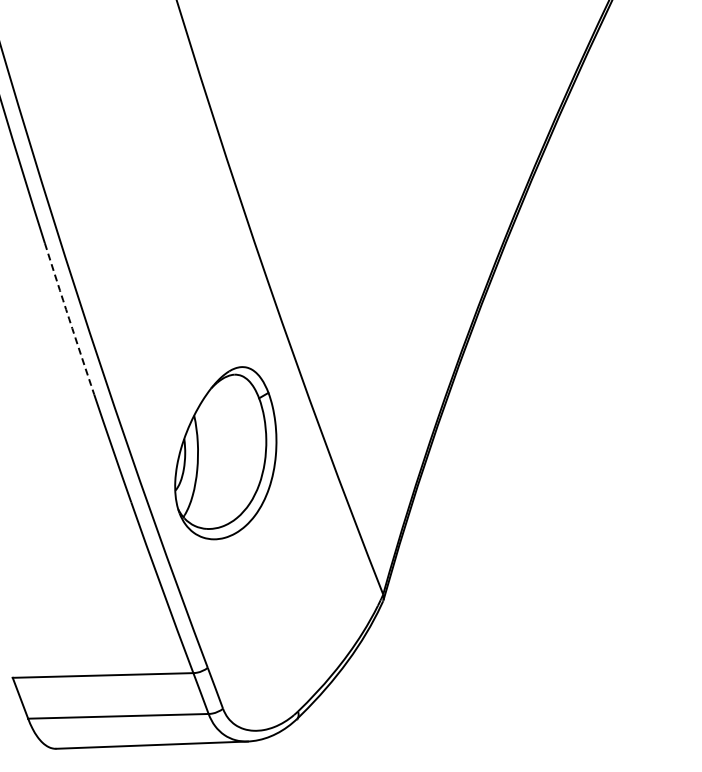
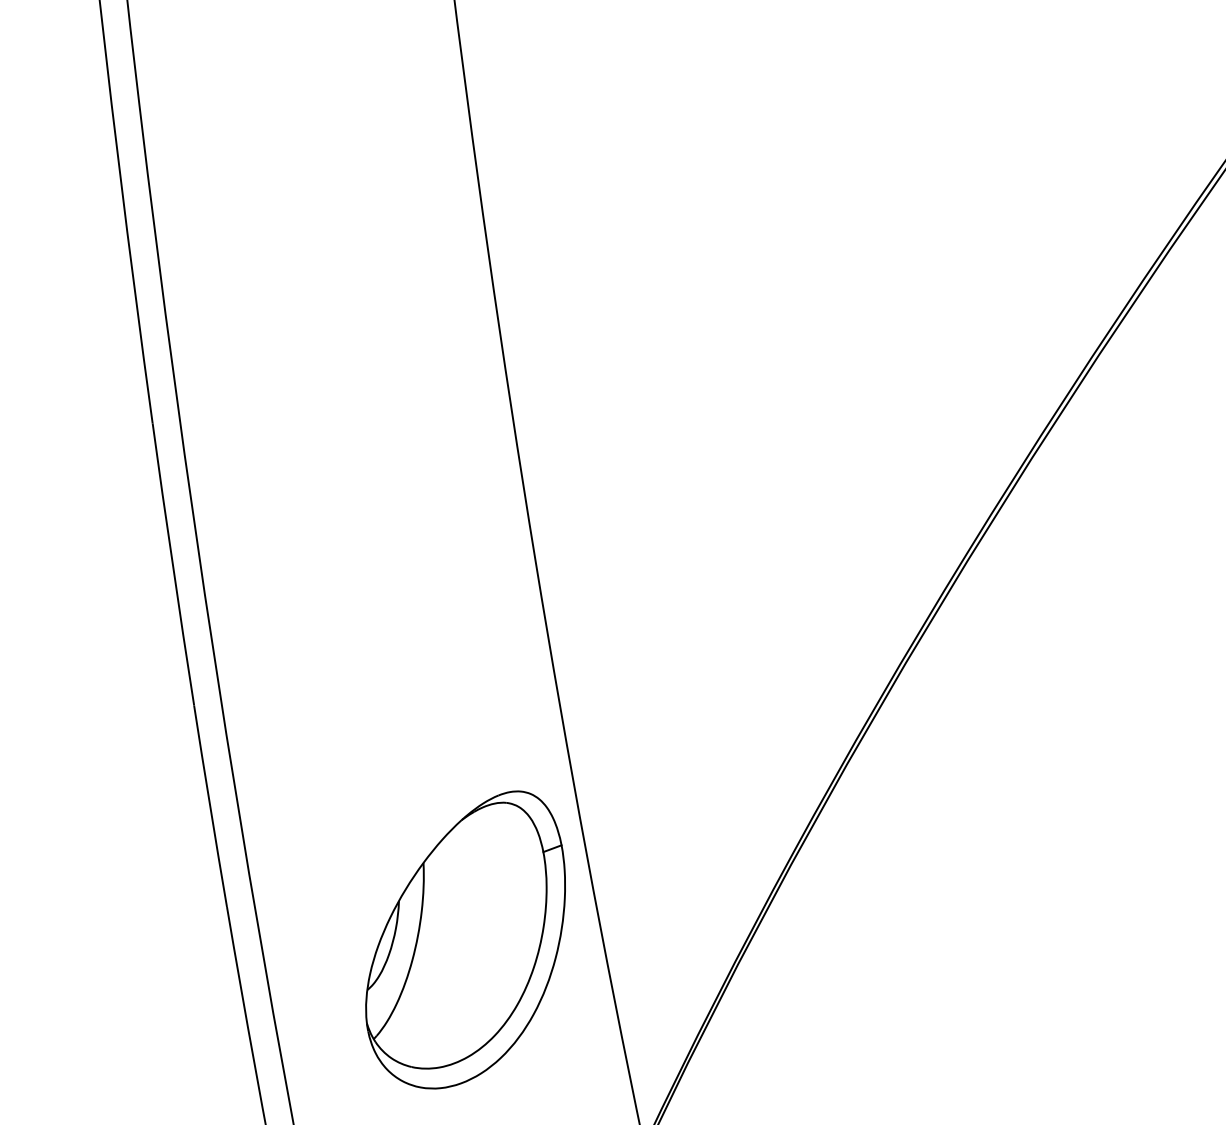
arc: (69, 319) -> (173, 565), dashed -> solid
part: (225, 453) -> (467, 939), moved

